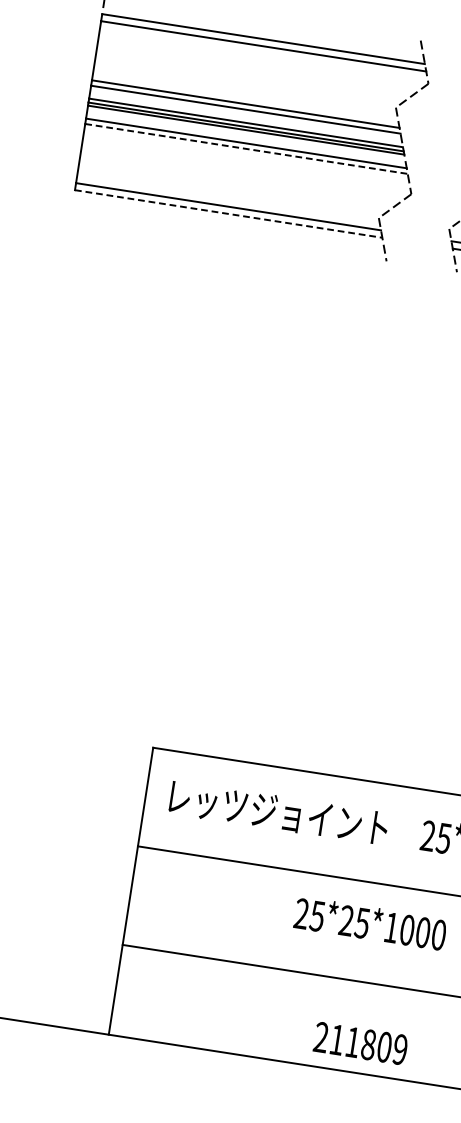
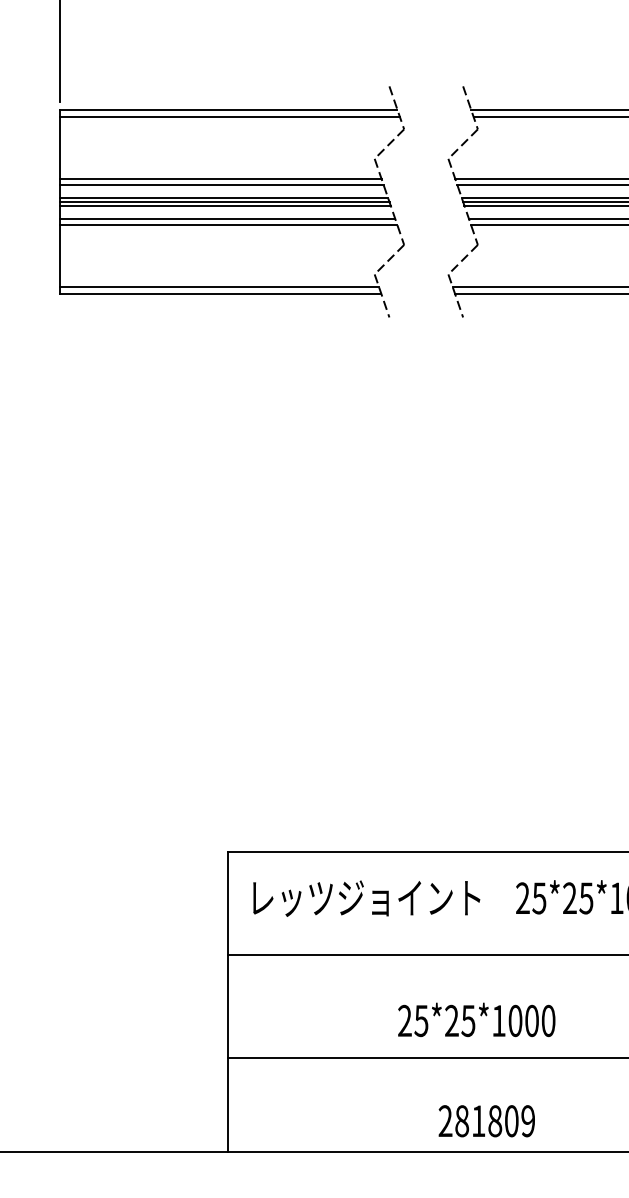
line: (246, 148) -> (228, 224), dashed -> solid
line: (228, 214) -> (220, 294), dashed -> solid
text: (370, 923) -> (476, 1019), moved
text: (337, 1040) -> (462, 1121), 211809 -> 281809

